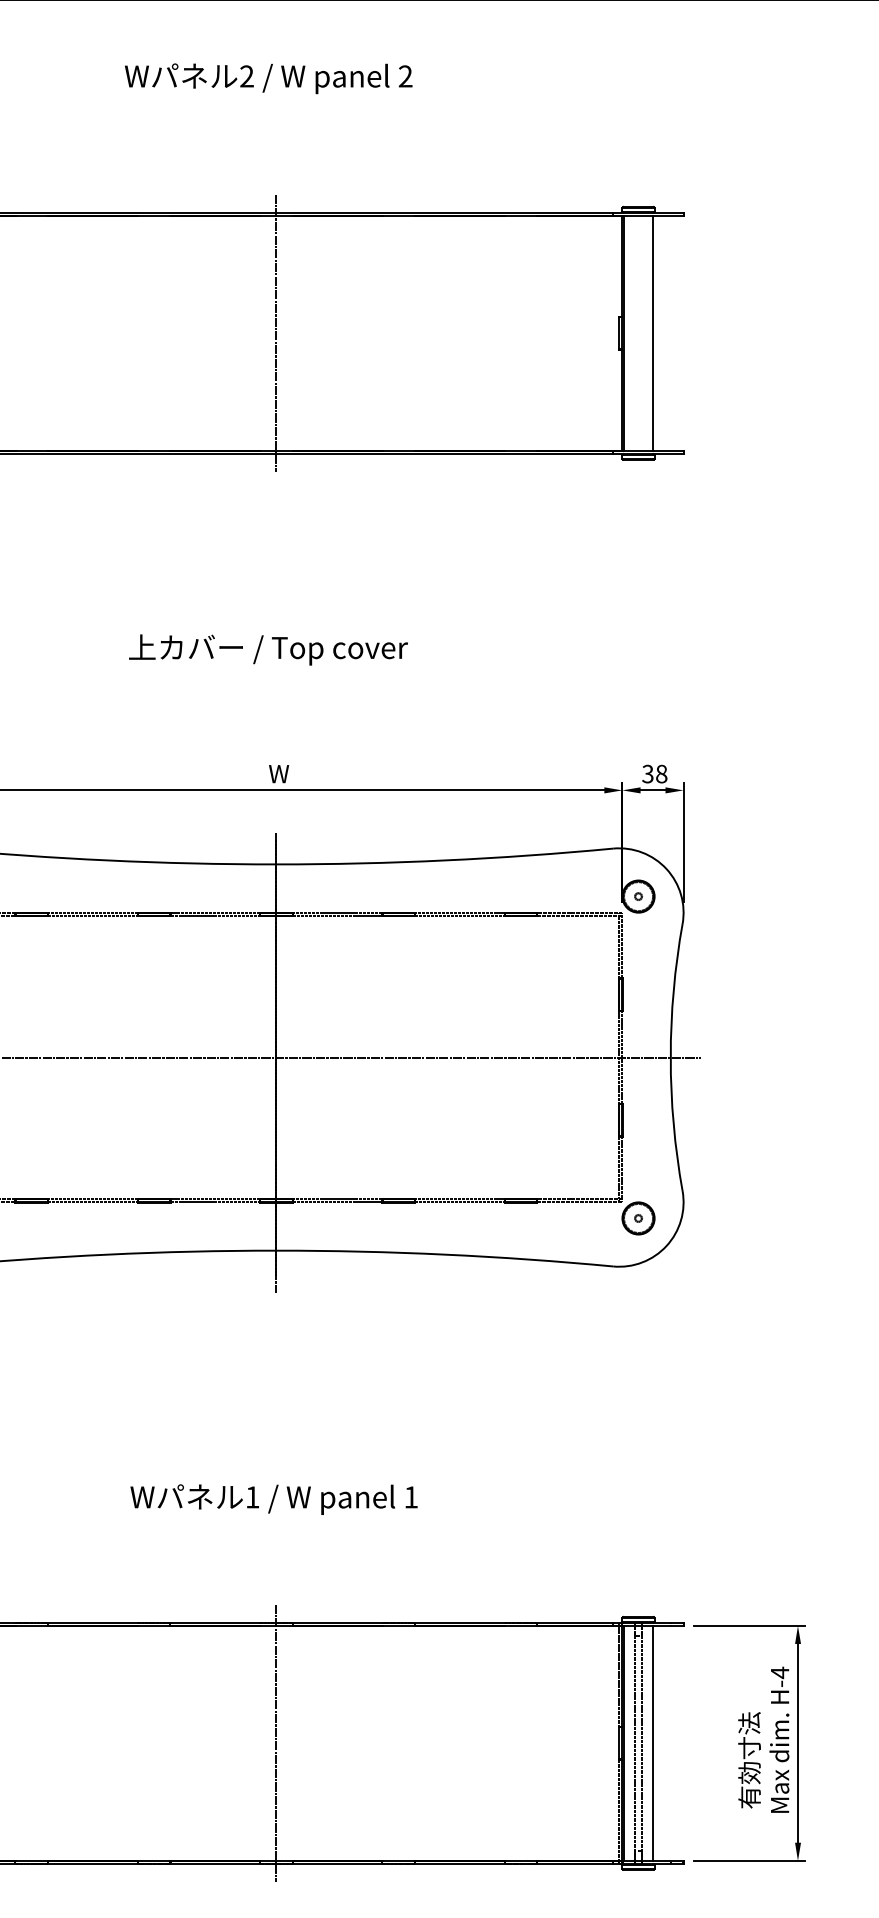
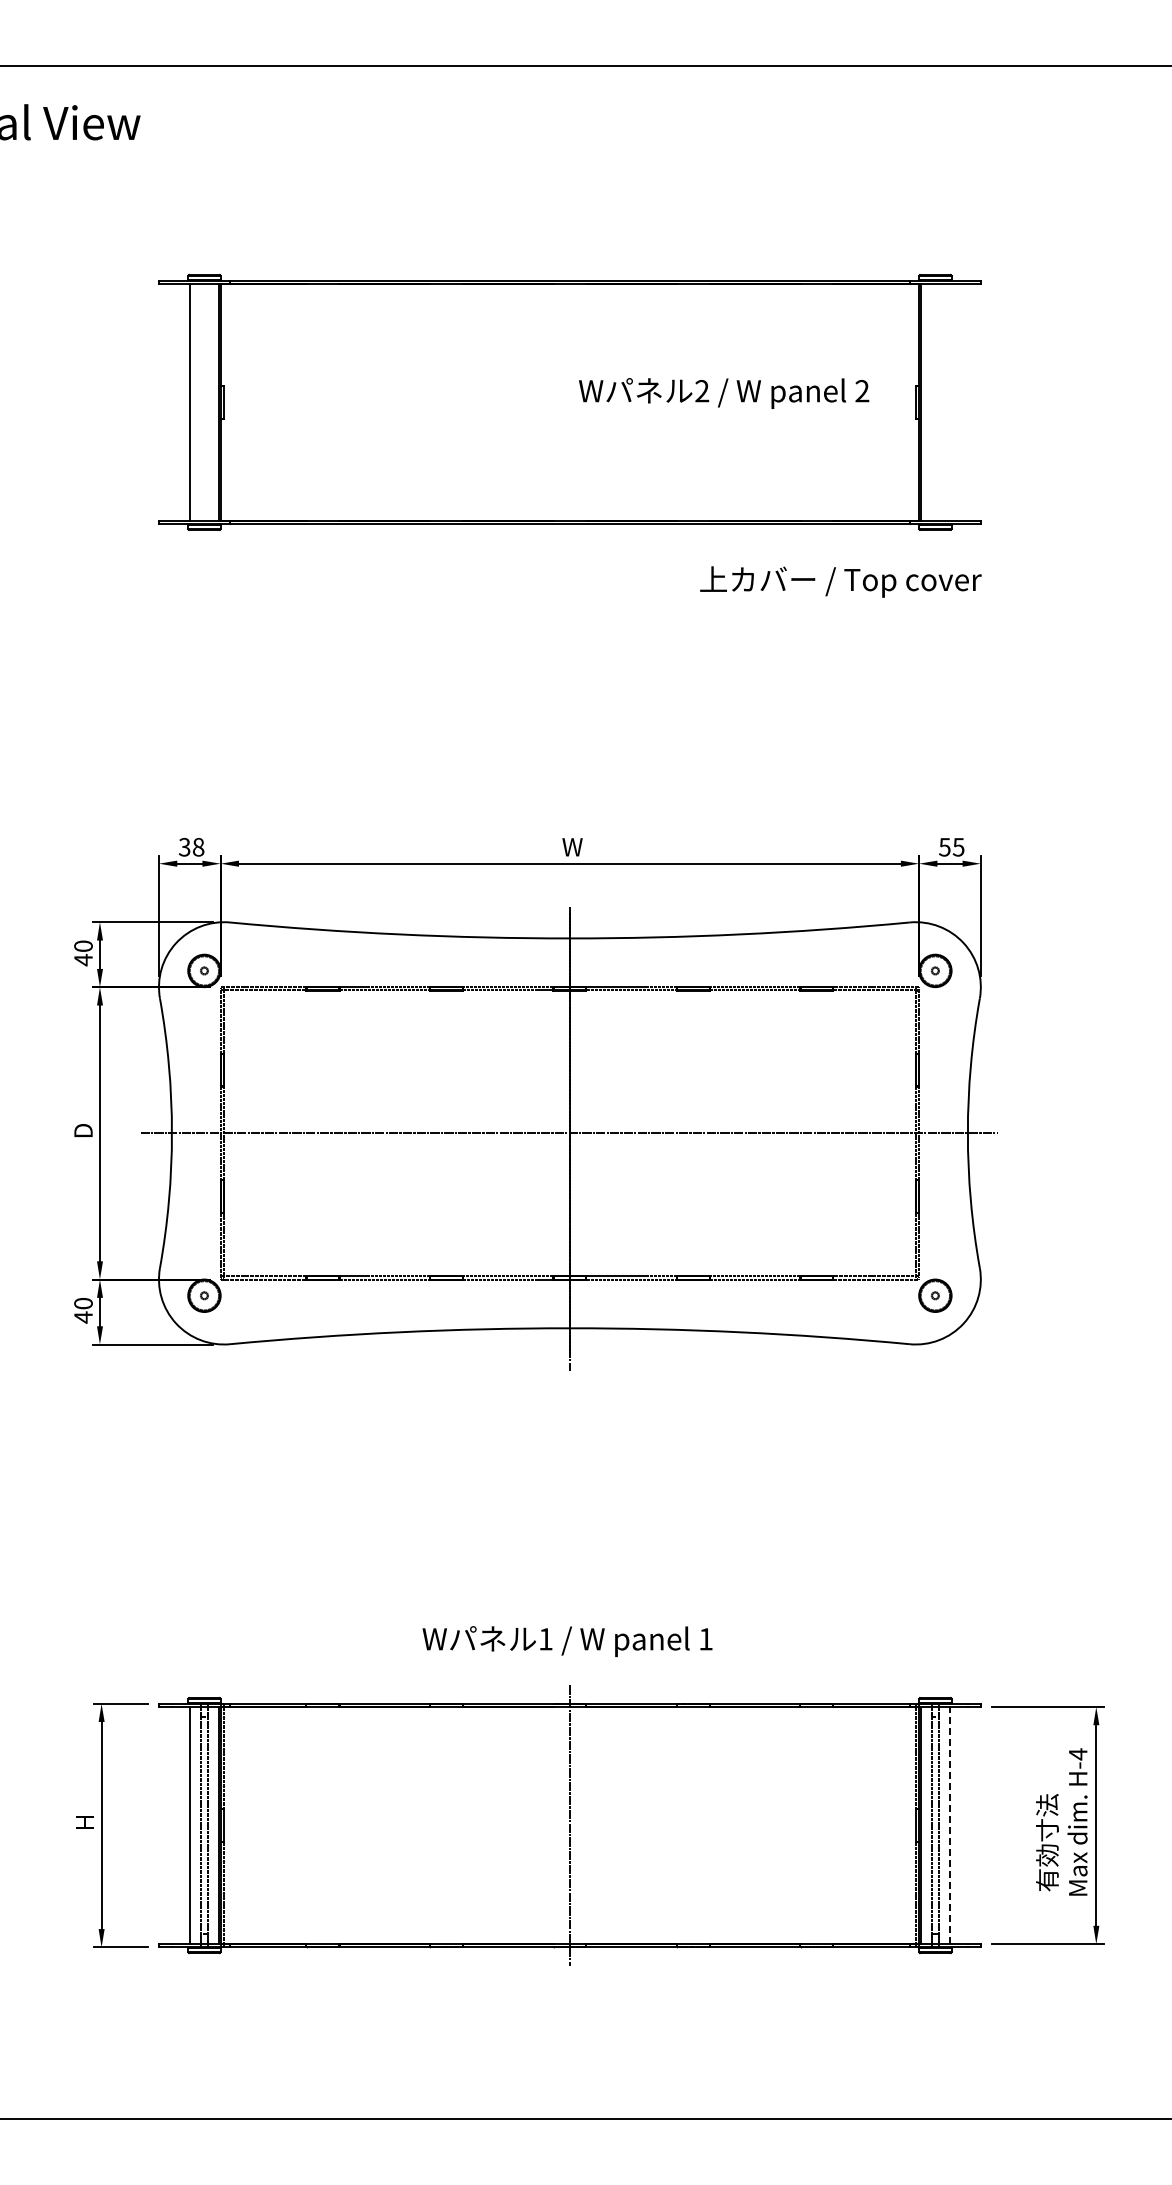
text: (269, 78) -> (724, 393), moved
line: (276, 333) -> (569, 402), removed
line: (653, 333) -> (950, 402), removed
text: (268, 649) -> (840, 581), moved
text: (654, 773) -> (951, 846), 38 -> 55
text: (274, 1499) -> (567, 1641), moved
line: (653, 1743) -> (950, 1825), solid -> dashed

